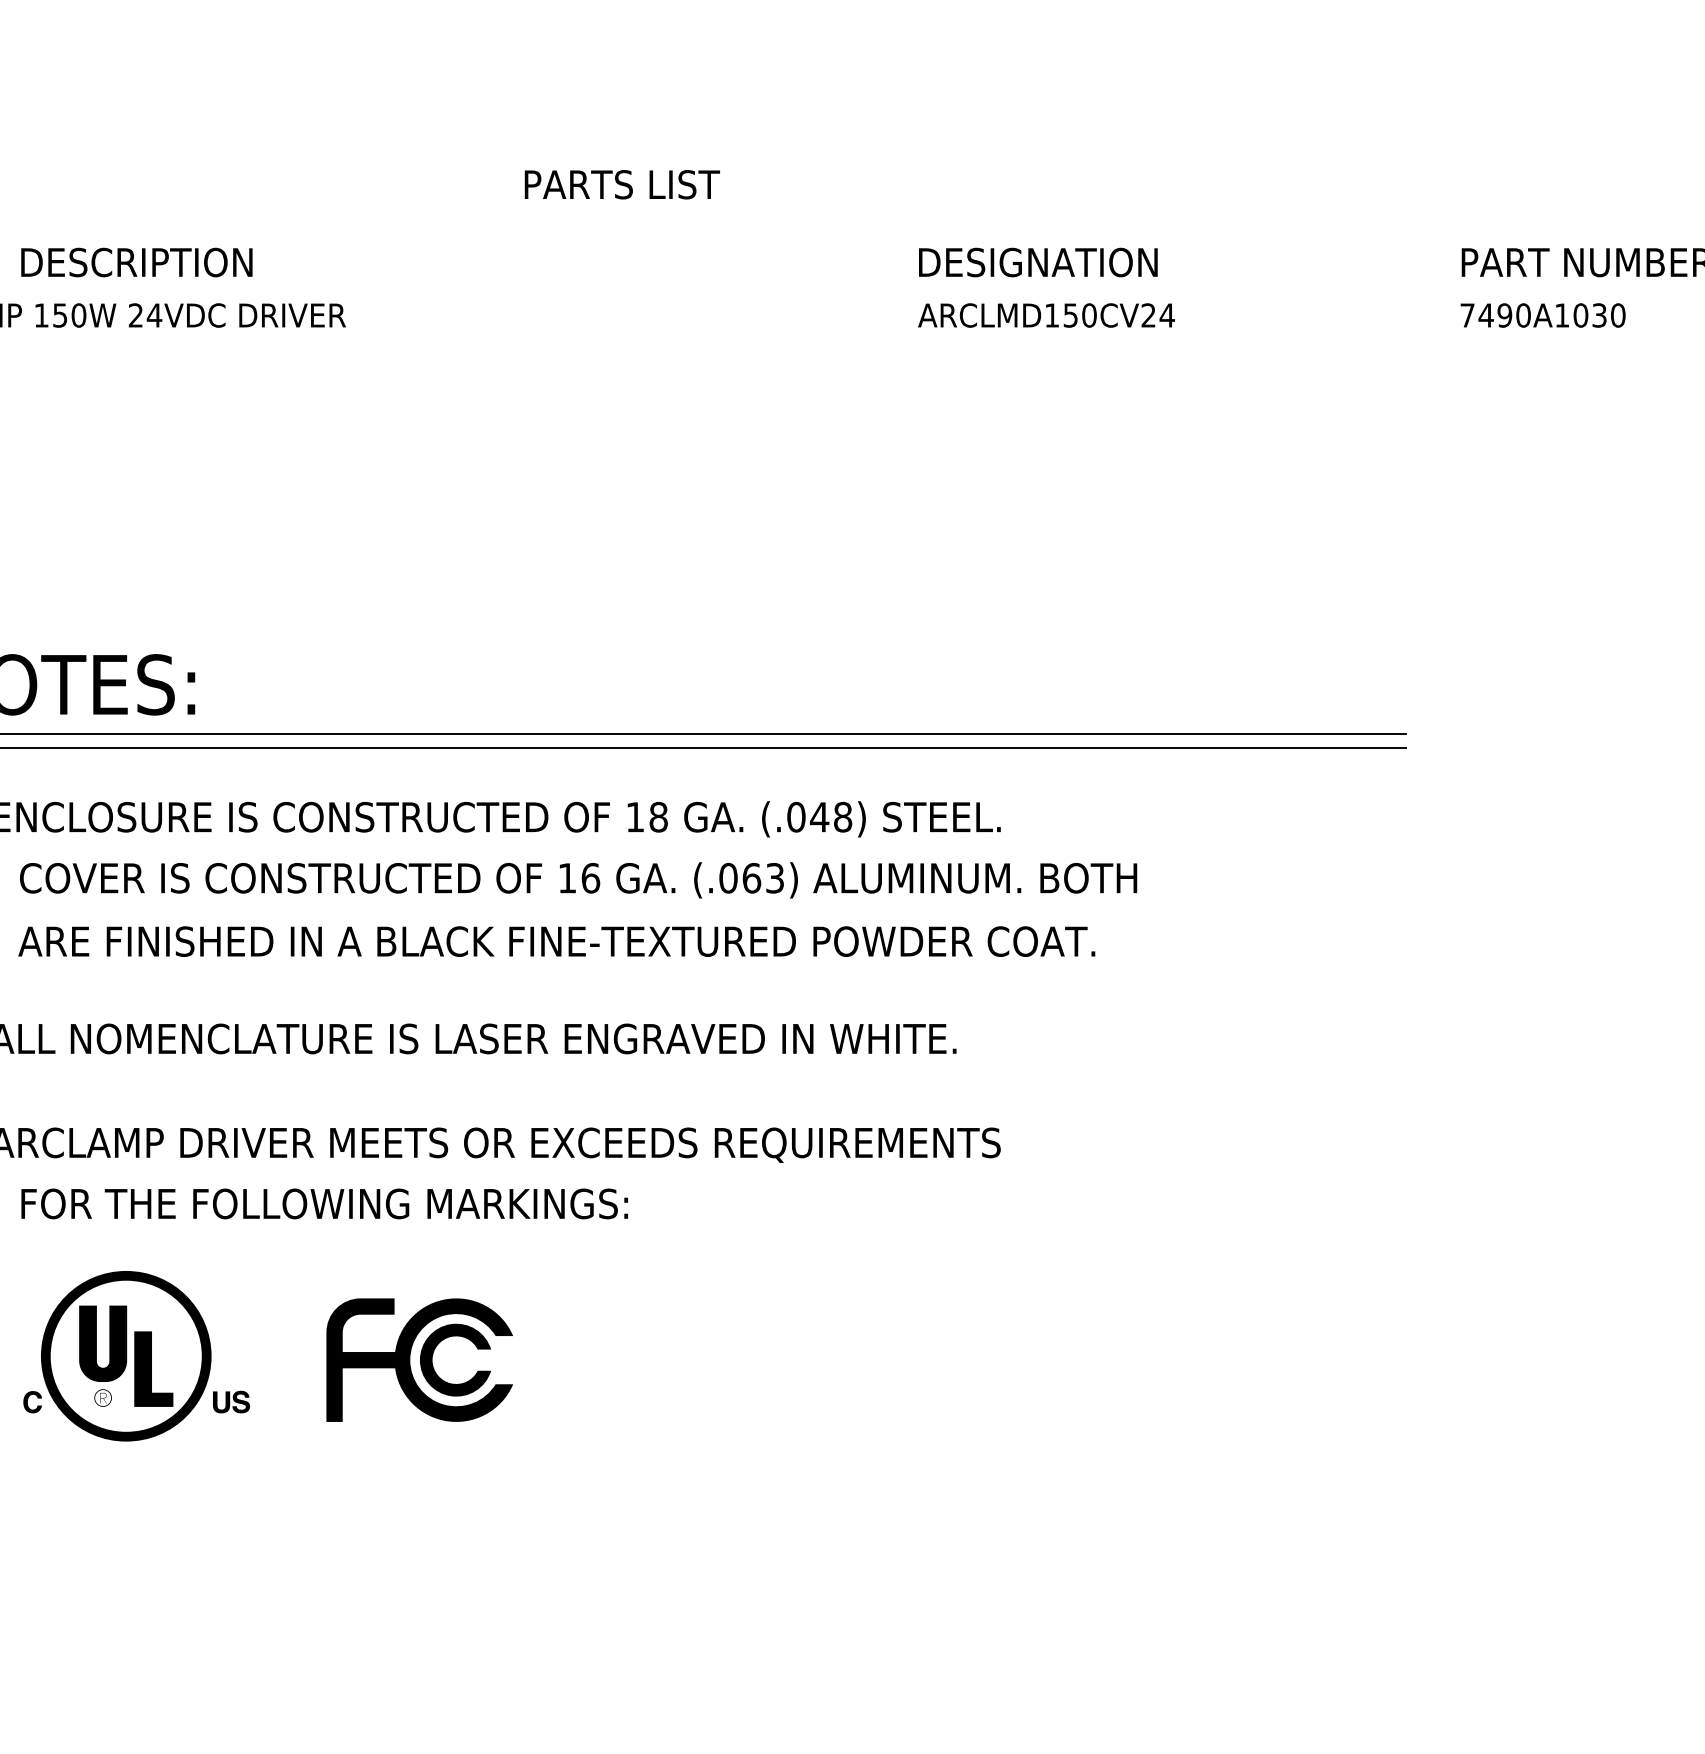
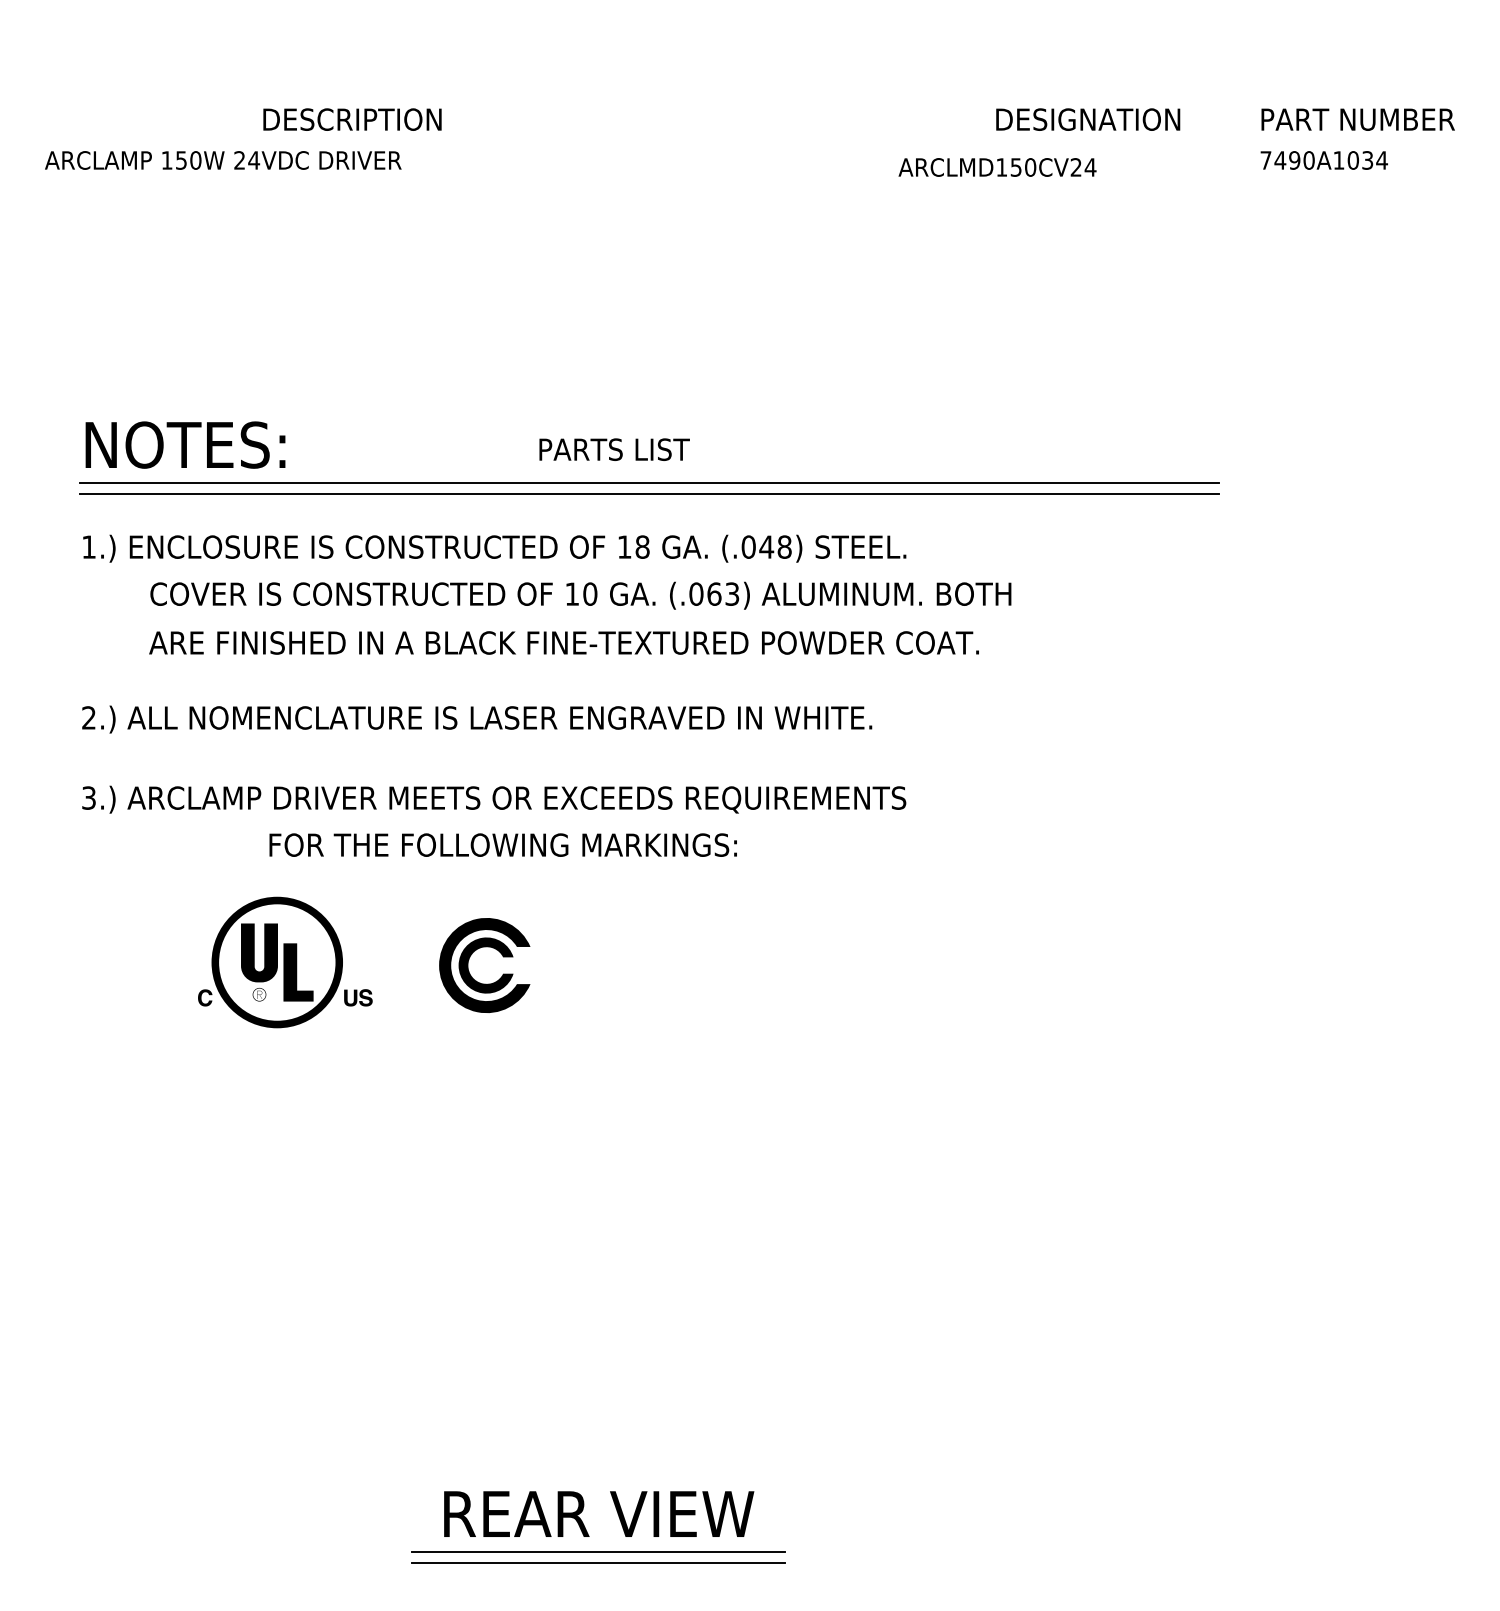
text: (622, 184) -> (614, 449), moved
text: (136, 262) -> (352, 119), moved
text: (1038, 262) -> (1088, 119), moved
text: (1046, 315) -> (997, 167), moved
text: (1618, 315) -> (1382, 160), 7490A1030 -> 7490A1034
text: (591, 877) -> (590, 593), 16 -> 10
text: (323, 1203) -> (502, 844), moved
part: (136, 1356) -> (285, 962), moved
fill: (360, 1360) -> (412, 965), removed

